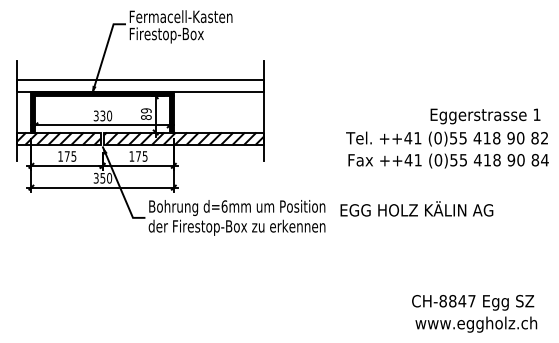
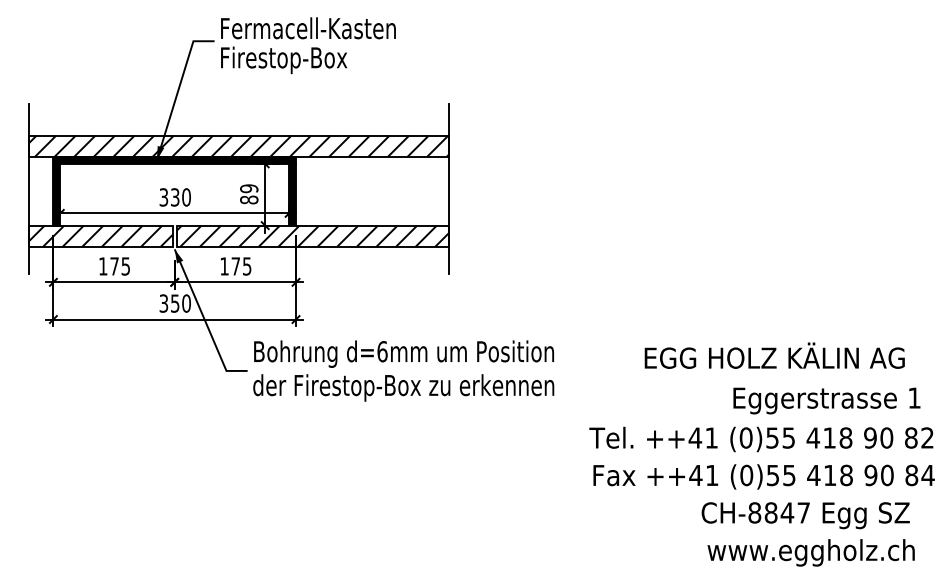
hatch: (139, 85) -> (237, 145), added
text: (447, 138) -> (762, 438), moved
text: (416, 208) -> (774, 355), moved

